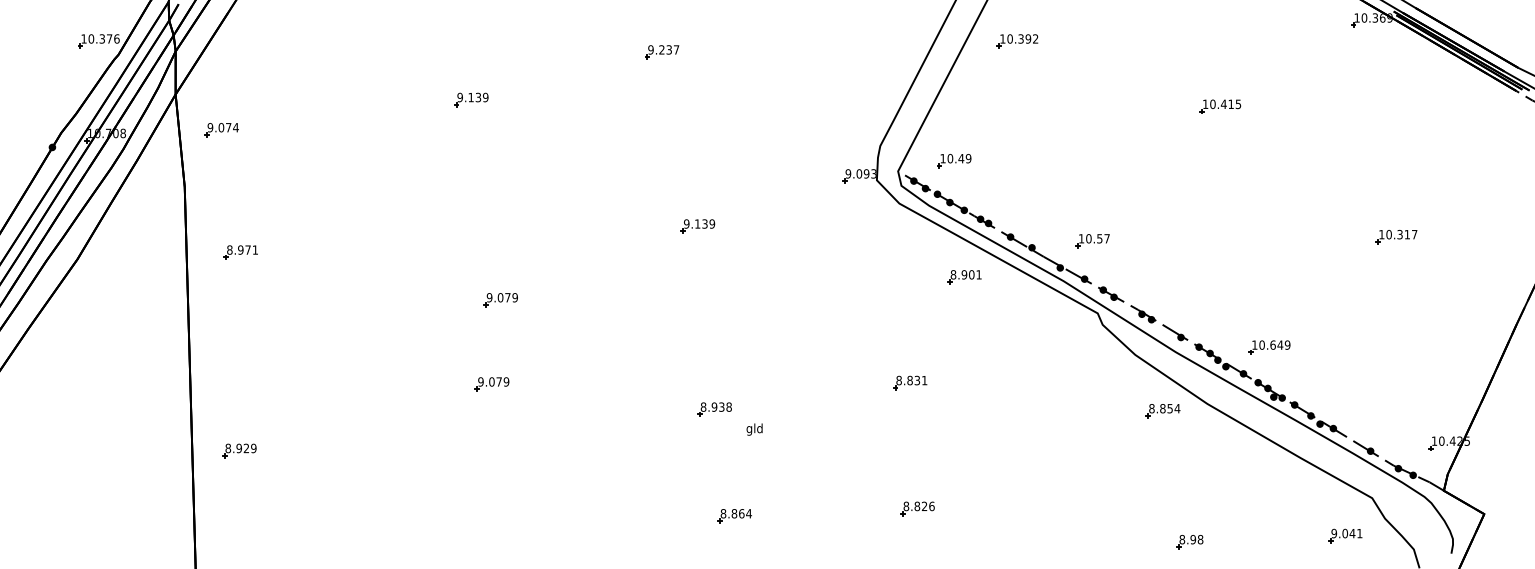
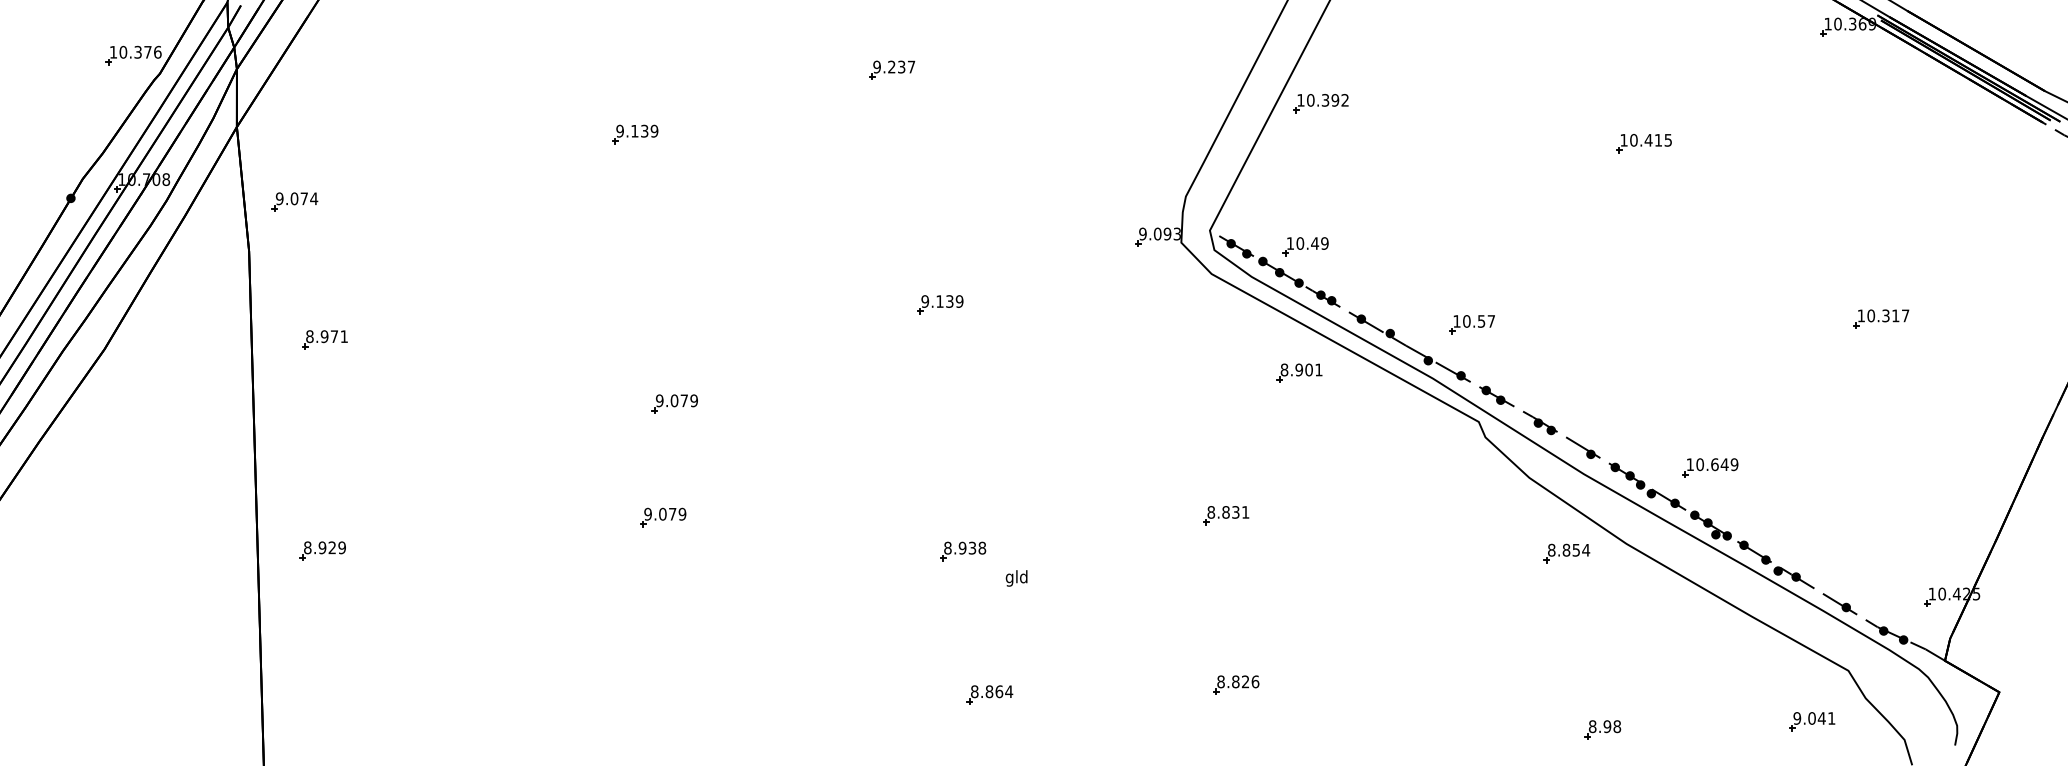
part: (1017, 41) -> (1320, 103), moved
part: (221, 129) -> (294, 201), moved
part: (954, 160) -> (1305, 246), moved
part: (239, 450) -> (322, 550), moved

